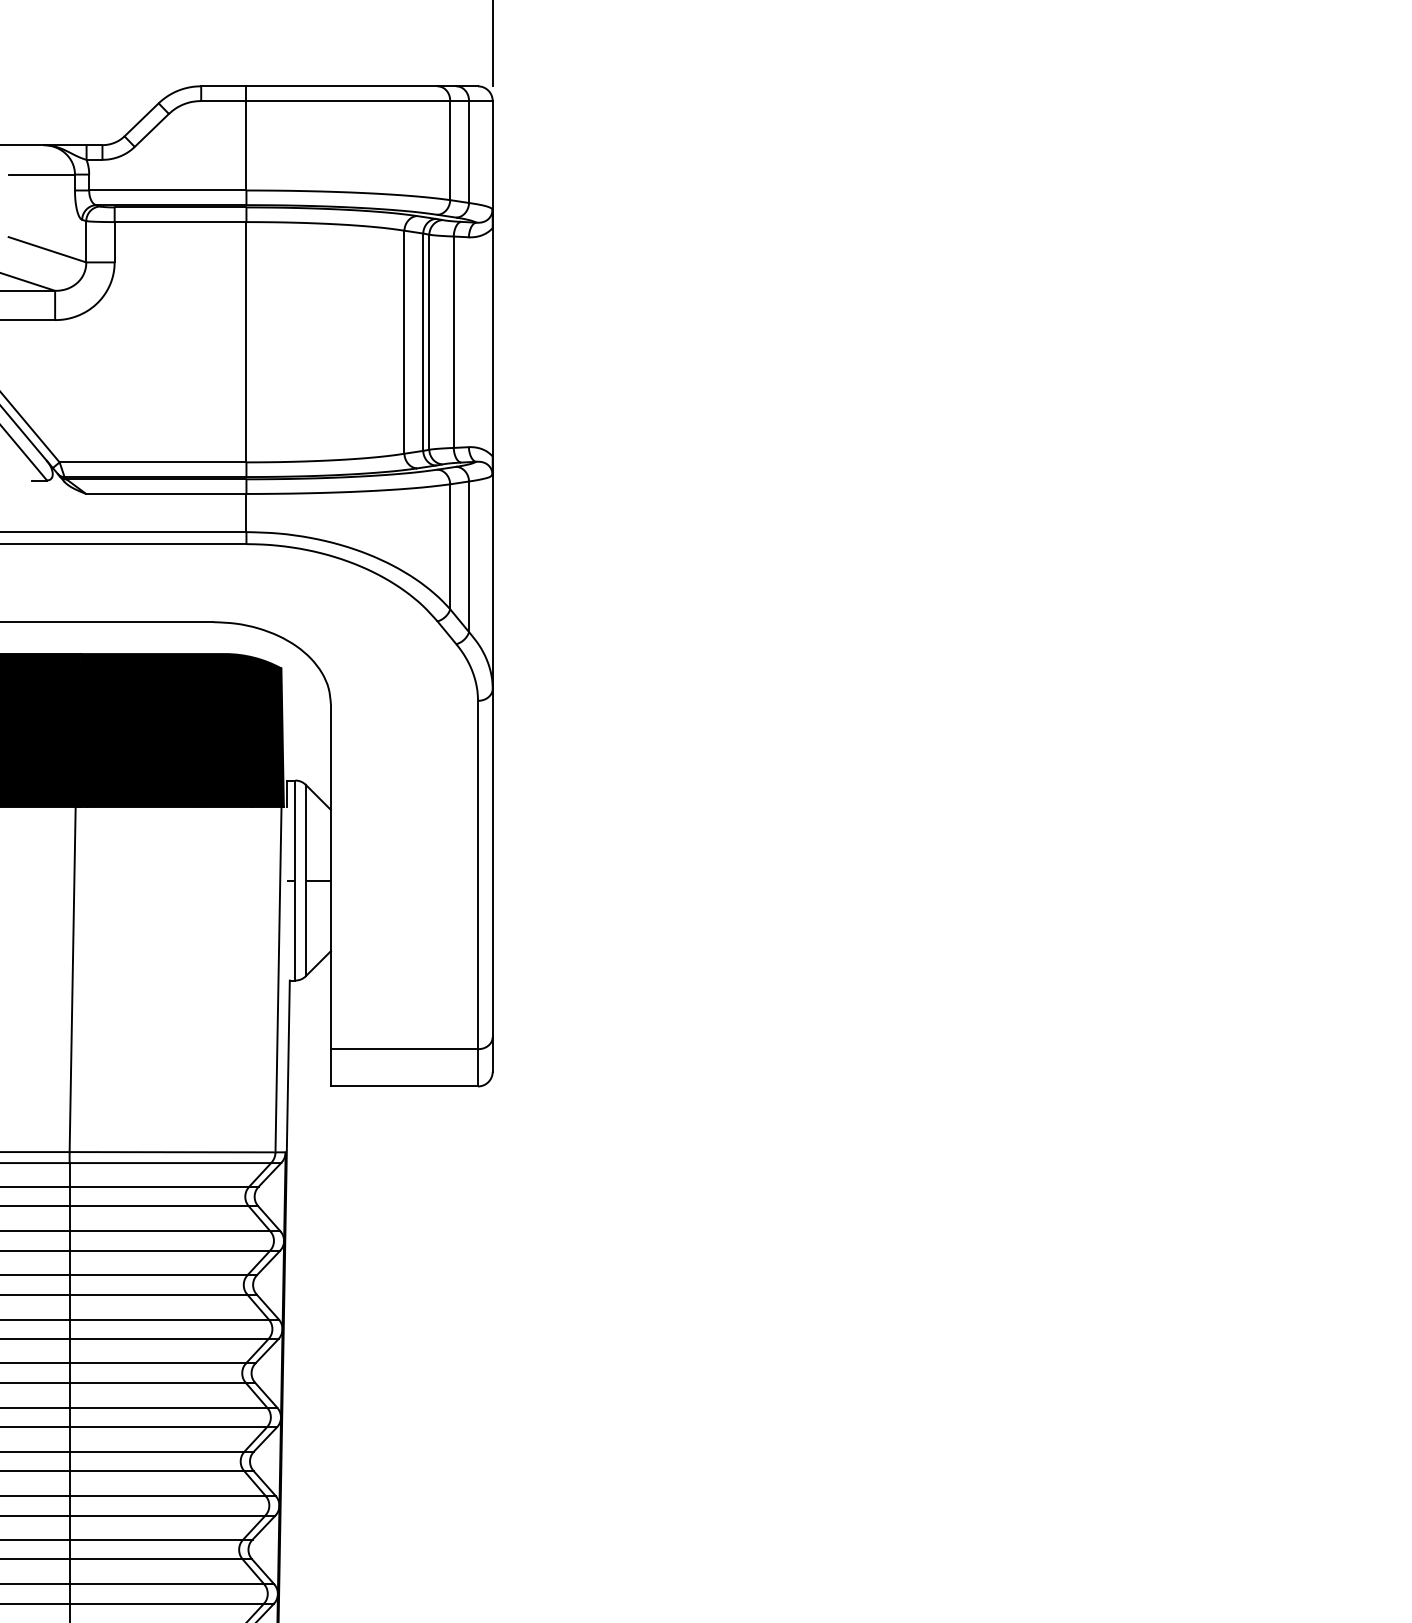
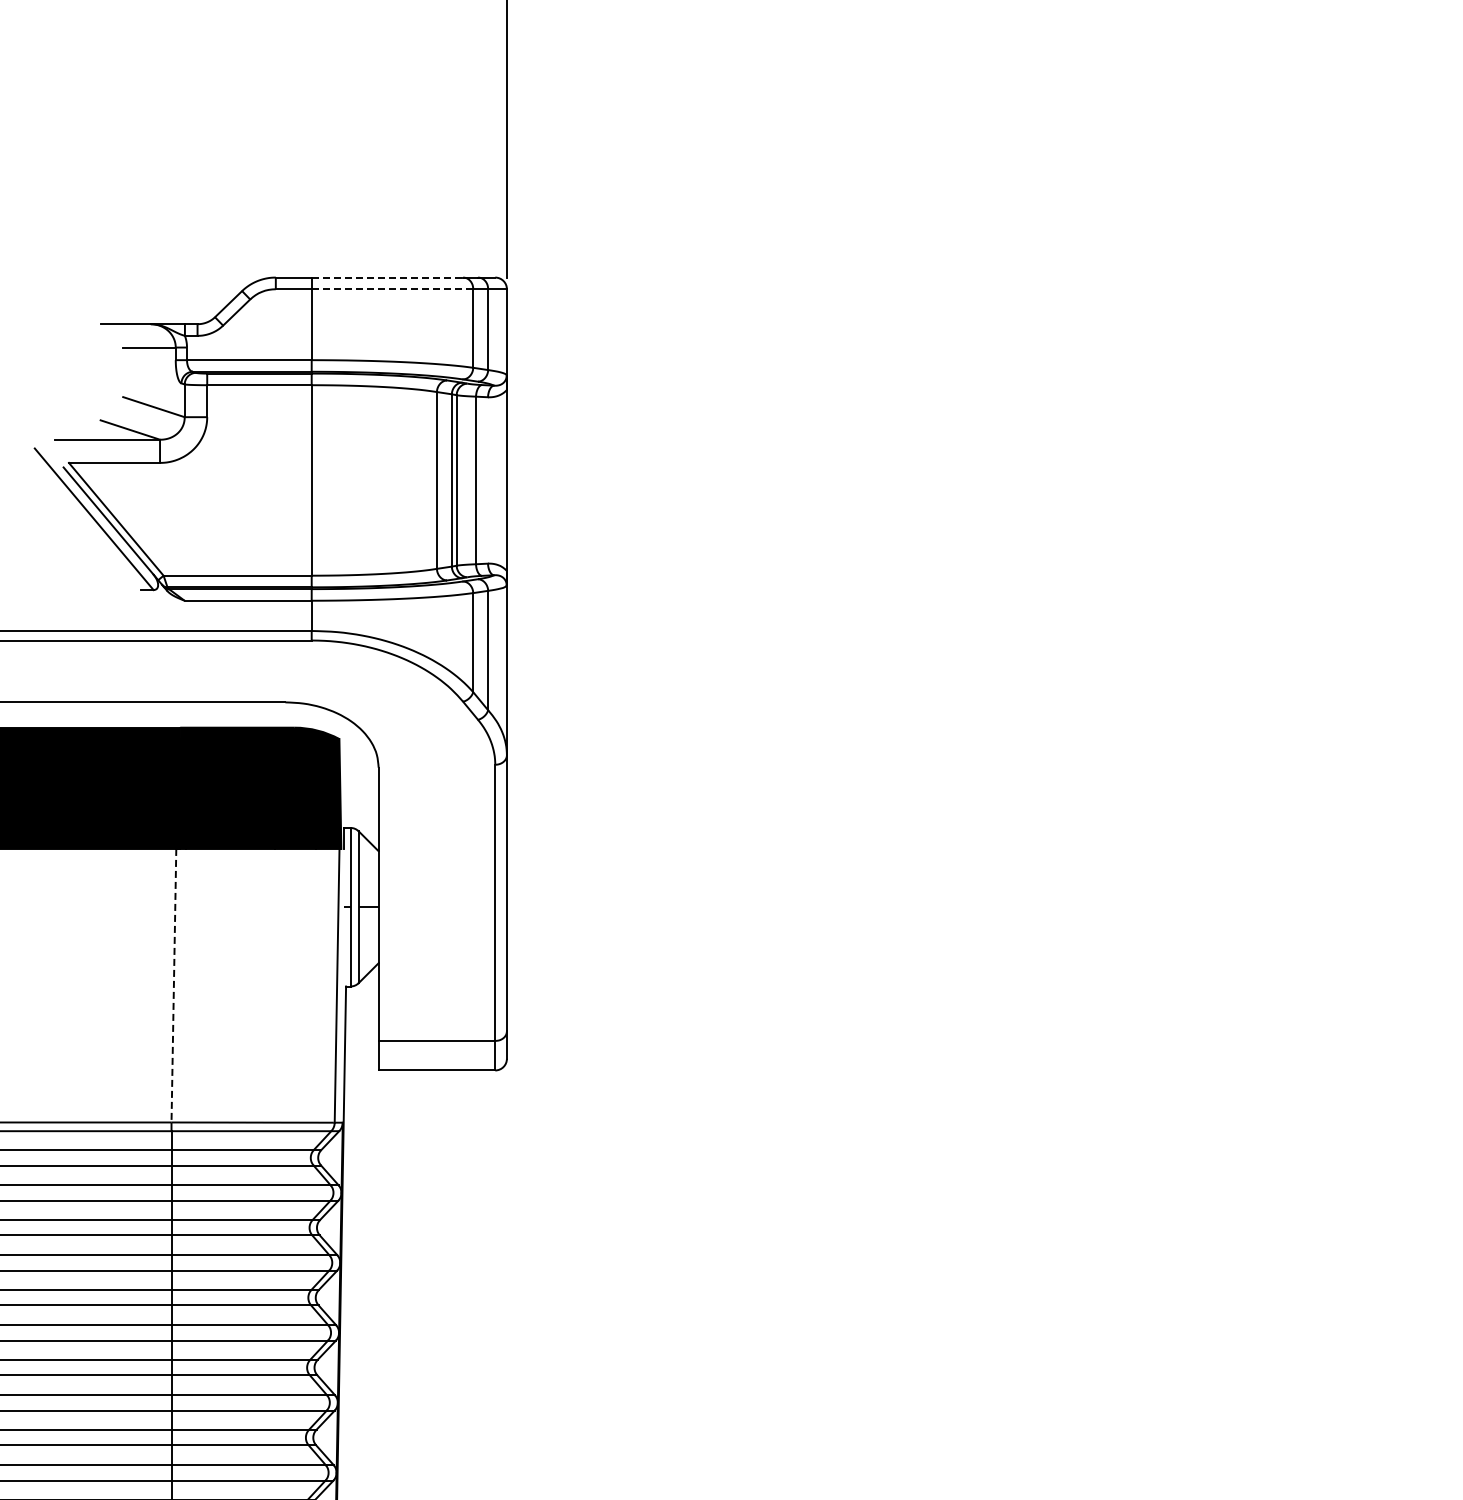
line: (342, 86) -> (387, 277), solid -> dashed
line: (348, 101) -> (392, 289), solid -> dashed
line: (72, 979) -> (173, 985), solid -> dashed

